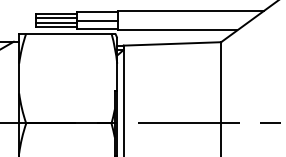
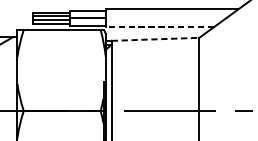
line: (177, 30) -> (160, 27), solid -> dashed
line: (172, 43) -> (155, 38), solid -> dashed

